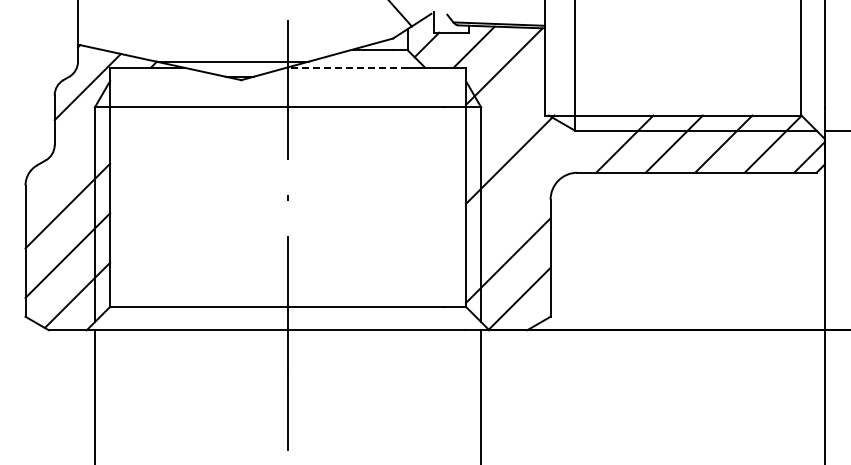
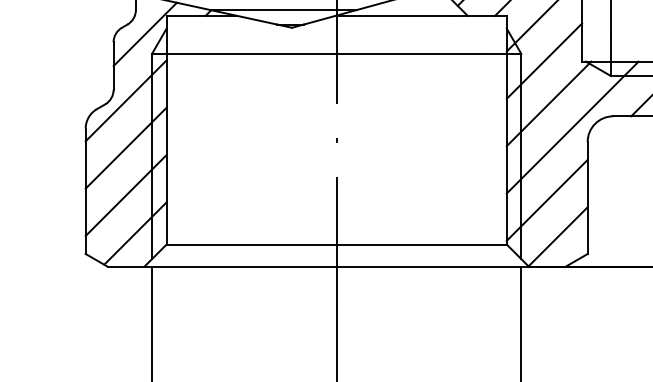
line: (347, 67) -> (393, 15), dashed -> solid
line: (505, 114) -> (544, 60), added
line: (67, 156) -> (125, 100), added
line: (534, 184) -> (572, 127), added

